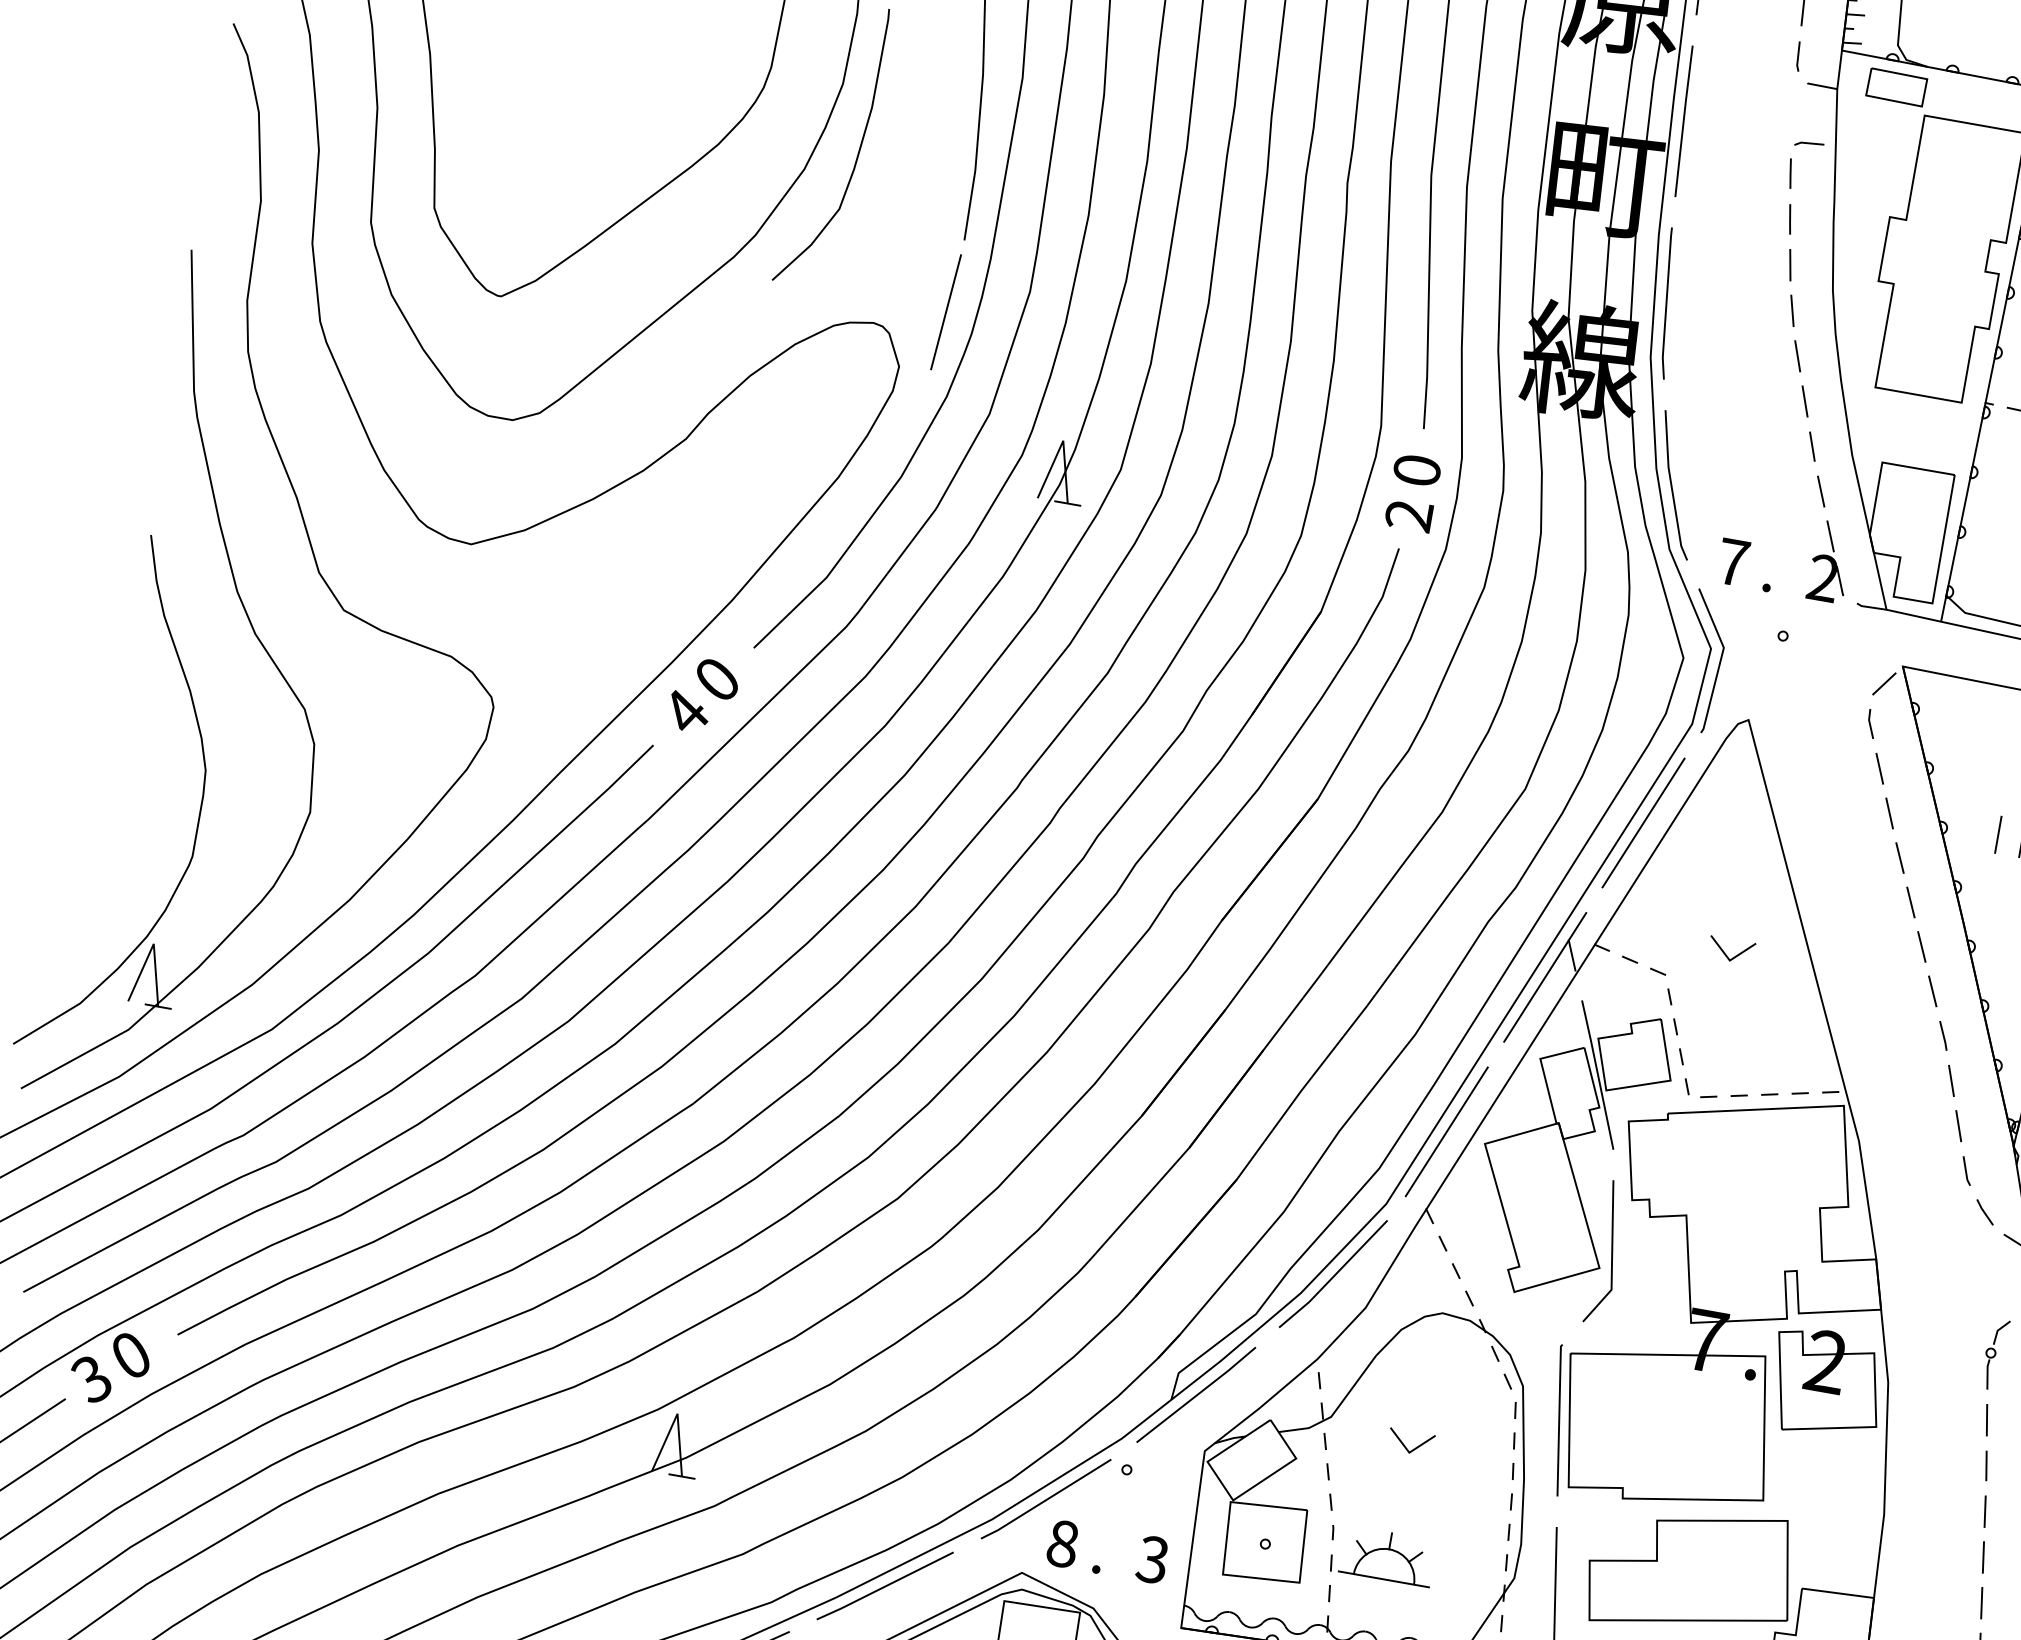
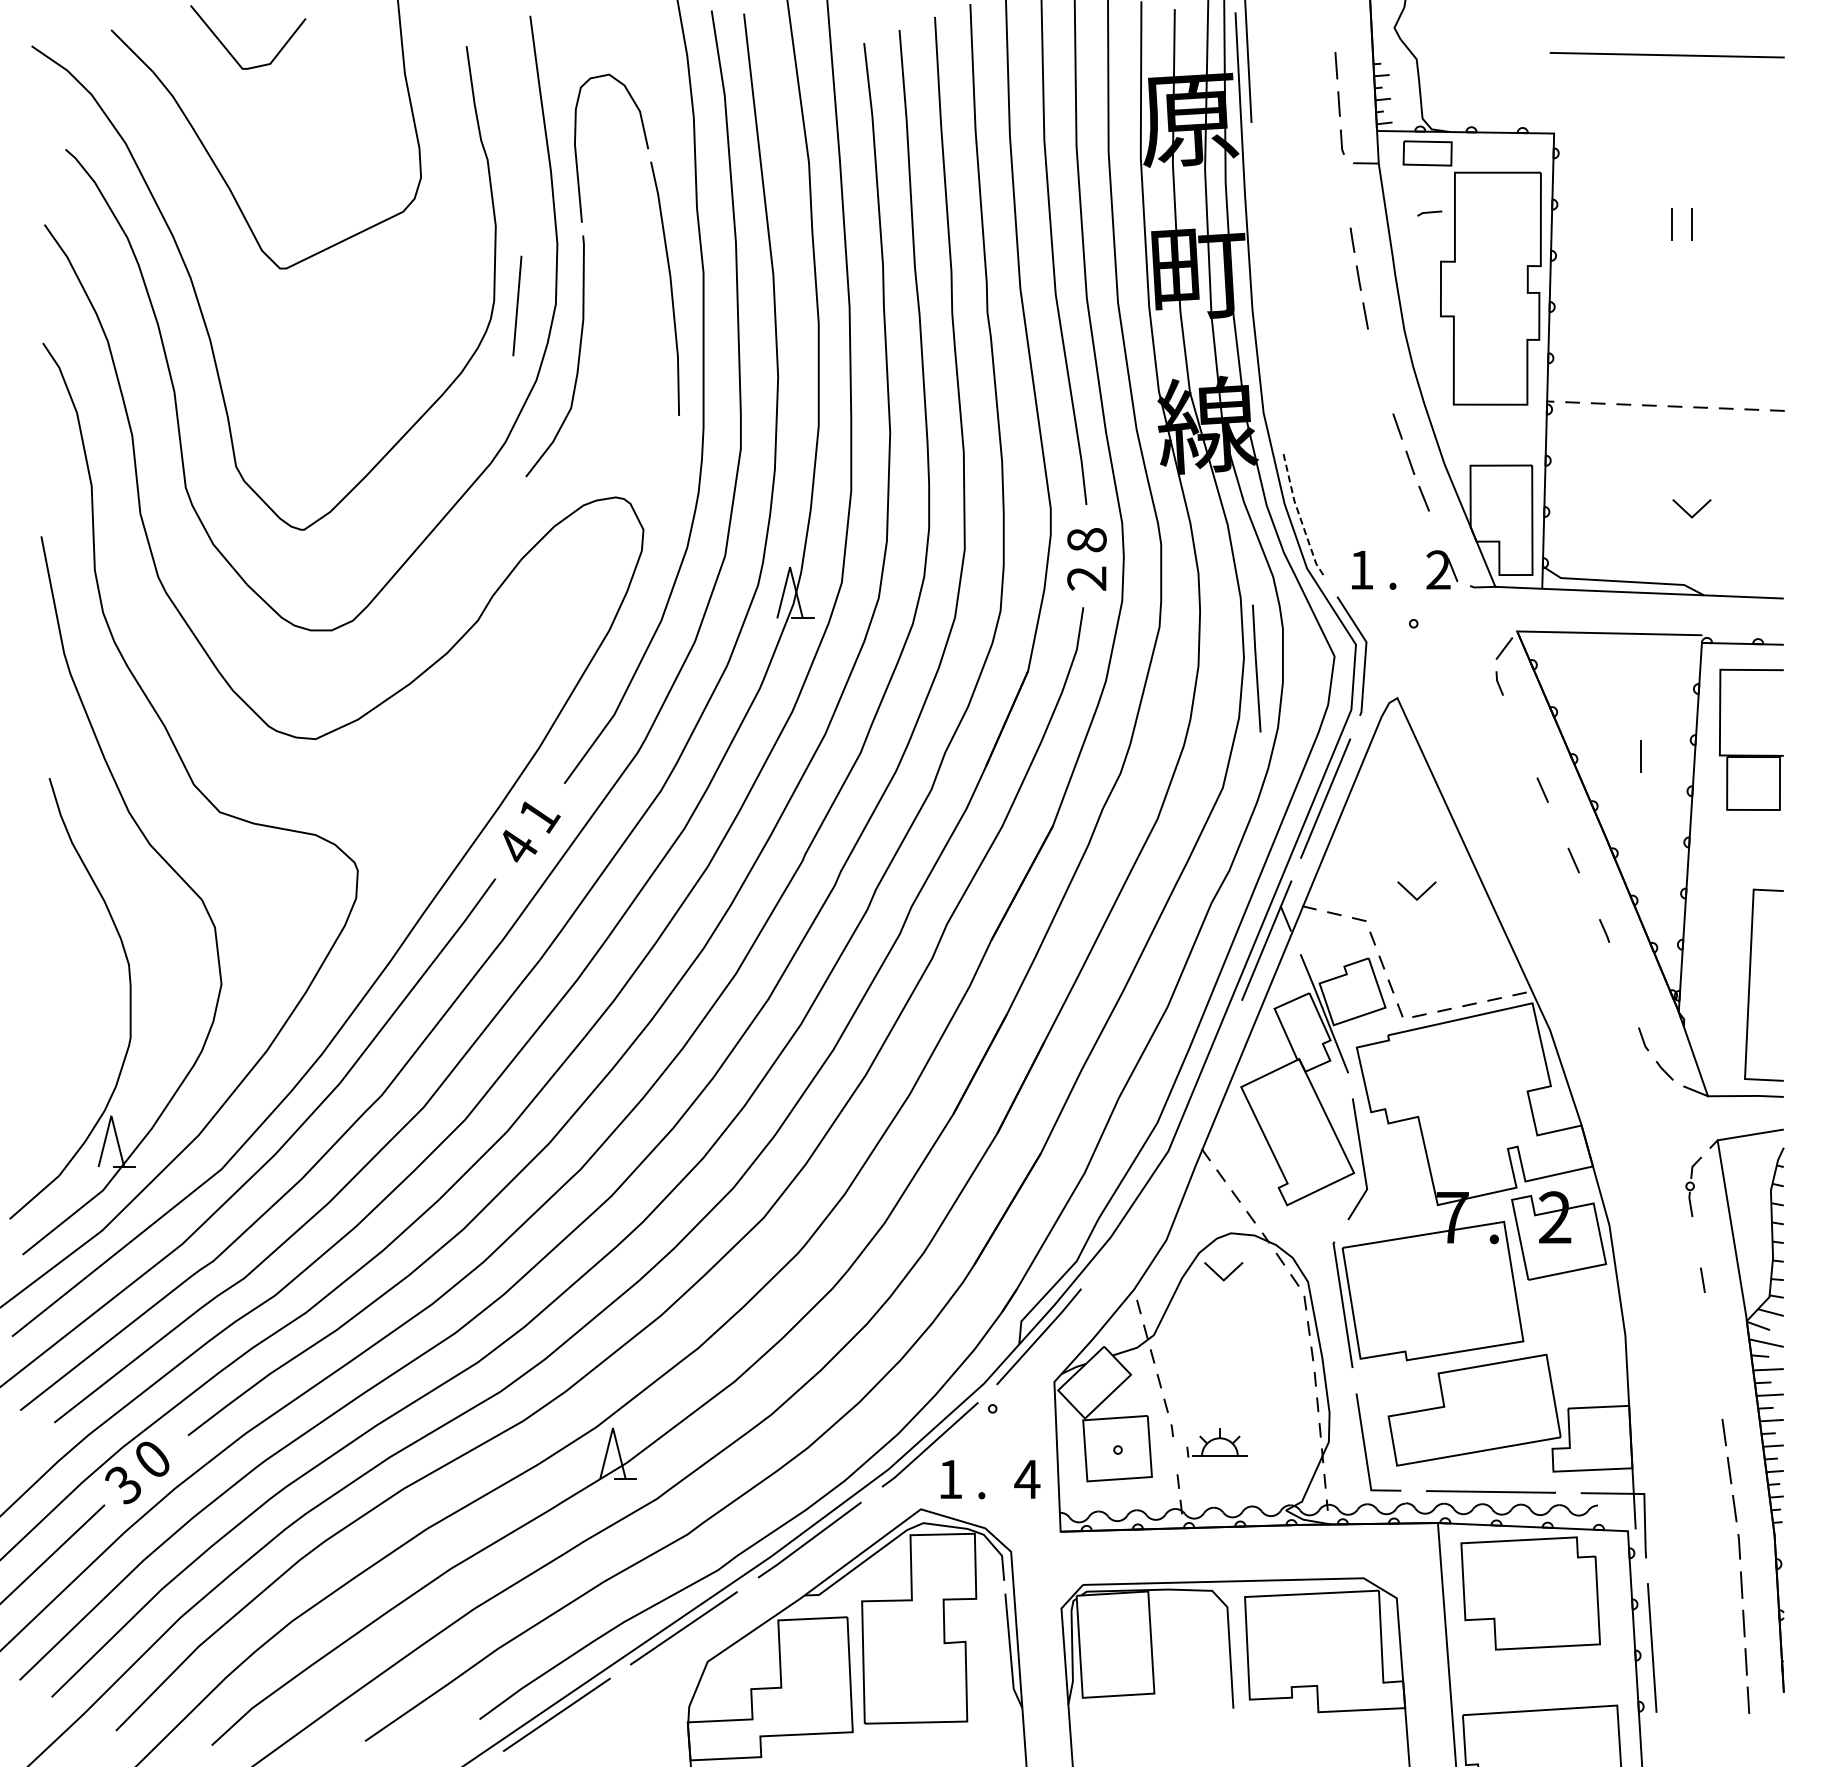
line: (1683, 121) -> (1256, 668), moved
line: (1809, 144) -> (1429, 213), moved
line: (1667, 303) -> (1269, 365), removed
line: (1791, 310) -> (1373, 353), removed
line: (946, 311) -> (517, 305), moved
line: (1797, 356) -> (1384, 390), removed
text: (1416, 470) -> (1086, 540), 0 -> 8
line: (1671, 486) -> (1299, 516), solid -> dashed
line: (1830, 536) -> (1438, 534), removed
text: (1733, 561) -> (1361, 569), 7 -> 1
text: (719, 681) -> (540, 816), 0 -> 1
line: (1879, 768) -> (1512, 719), removed
line: (1889, 812) -> (1527, 754), removed
line: (1998, 834) -> (1620, 756), removed
line: (1911, 902) -> (1558, 825), removed
line: (1933, 991) -> (1589, 895), removed
line: (1951, 1080) -> (1617, 966), removed
line: (1958, 1126) -> (1630, 1003), removed
line: (1446, 1131) -> (1207, 1082), removed
line: (1334, 1273) -> (1135, 1216), removed
line: (1986, 1420) -> (1696, 1242), removed
line: (1405, 1445) -> (1219, 1275), moved
line: (1985, 1511) -> (1708, 1318), removed
text: (1062, 1544) -> (950, 1479), 8 -> 1
part: (1382, 1555) -> (1216, 1442), size x0.7
line: (1983, 1557) -> (1713, 1356), removed
text: (1153, 1559) -> (1027, 1479), 3 -> 4
line: (1981, 1603) -> (1718, 1394), removed

